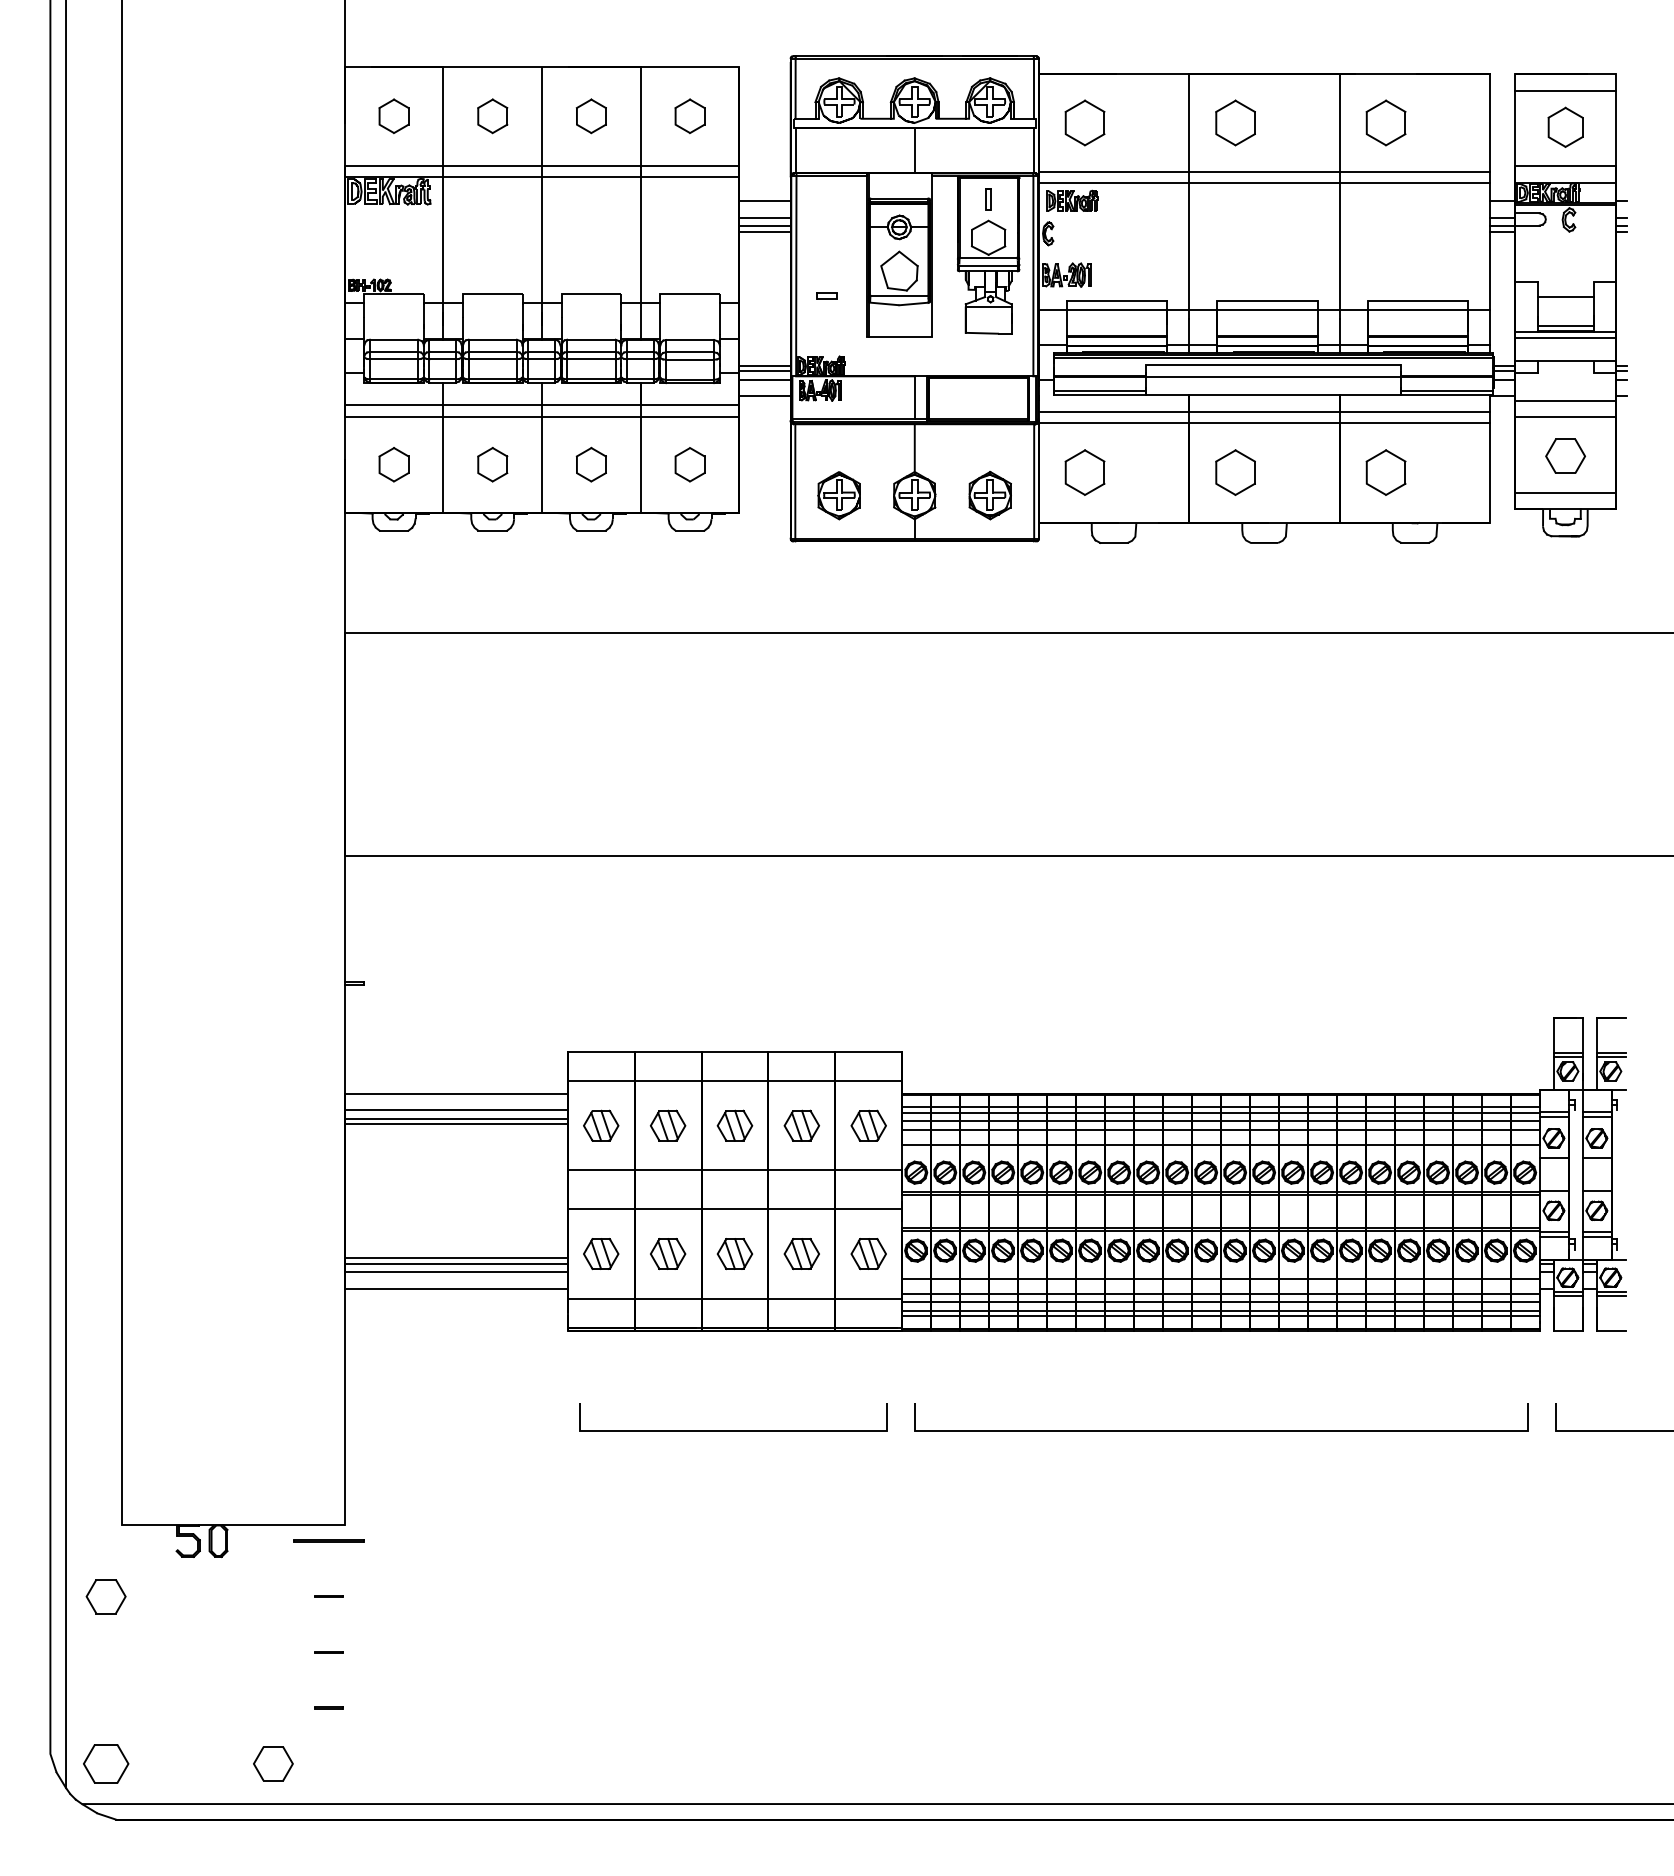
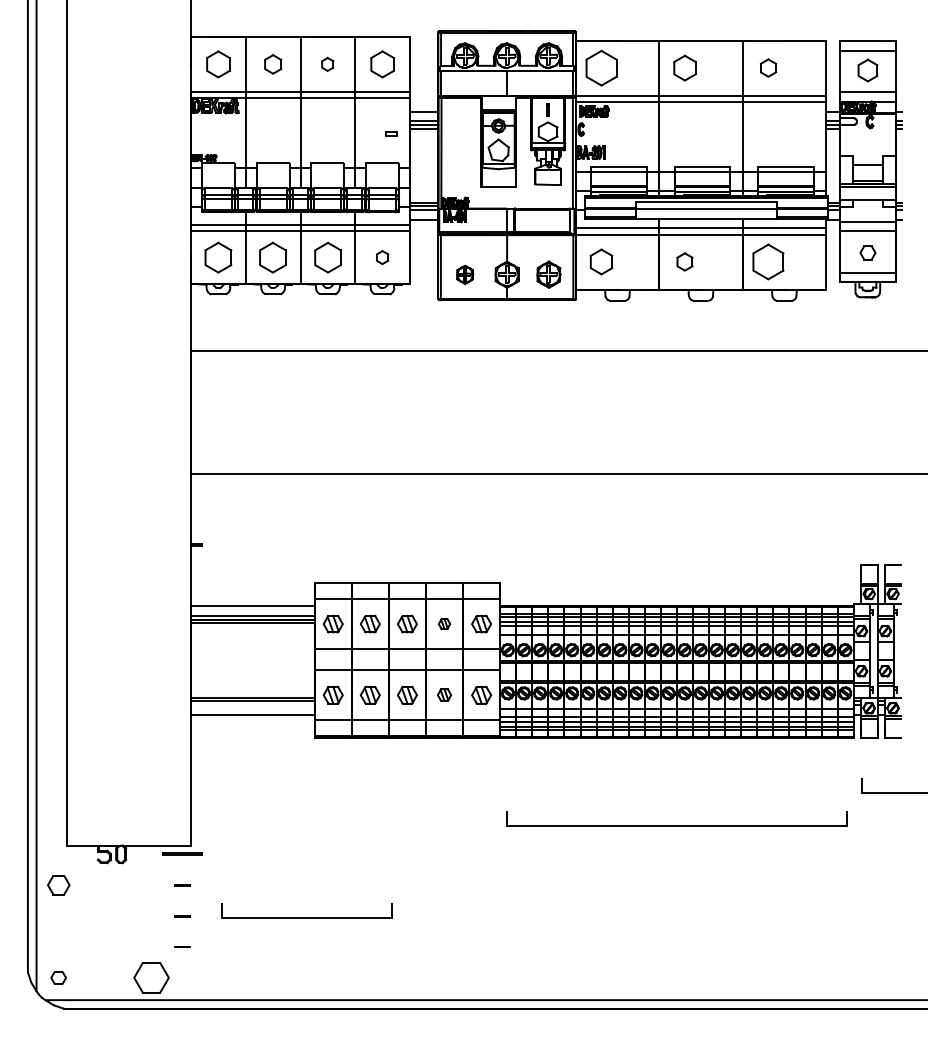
part: (394, 116) -> (218, 64), size x1.4
part: (590, 116) -> (327, 64), size x0.7
part: (689, 116) -> (382, 64), size x1.4
part: (1085, 121) -> (601, 67), size x1.4
part: (1386, 121) -> (768, 67), size x0.7
part: (827, 294) -> (391, 133), moved
part: (1564, 455) -> (867, 252), size x0.7
part: (394, 464) -> (218, 257), size x1.6
part: (493, 464) -> (273, 257), size x1.6
part: (590, 464) -> (327, 257), size x1.6
part: (689, 464) -> (382, 257), size x0.7
part: (1234, 471) -> (684, 261), size x0.7
part: (1386, 471) -> (768, 261), size x1.4
part: (837, 495) -> (464, 274), size x0.7
part: (801, 1124) -> (444, 623), size x0.6
part: (801, 1252) -> (444, 694), size x0.7
line: (455, 1272) -> (252, 705), removed
line: (733, 1429) -> (306, 917), moved
line: (1220, 1429) -> (676, 825), moved
part: (105, 1763) -> (58, 977), size x0.6
part: (273, 1763) -> (151, 977), size x1.6

